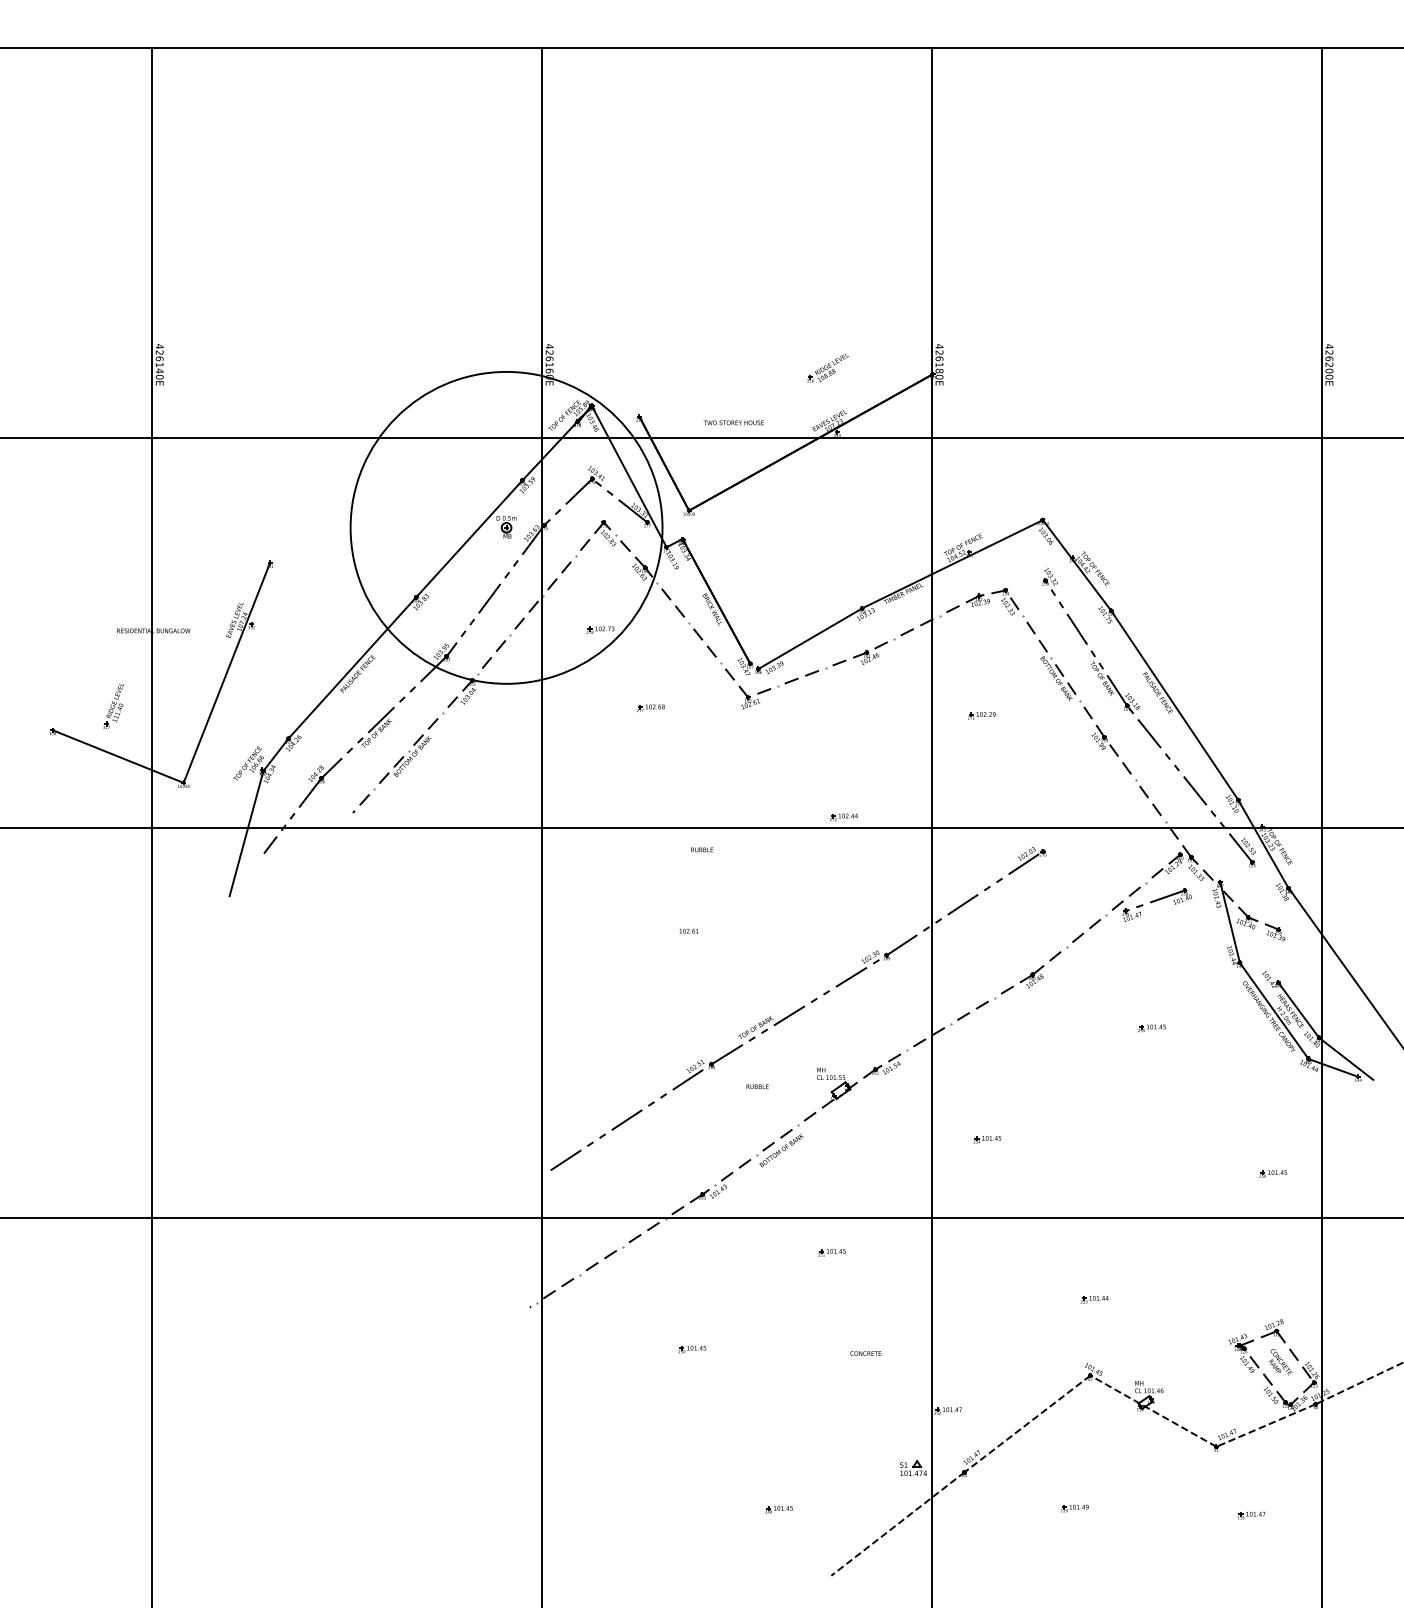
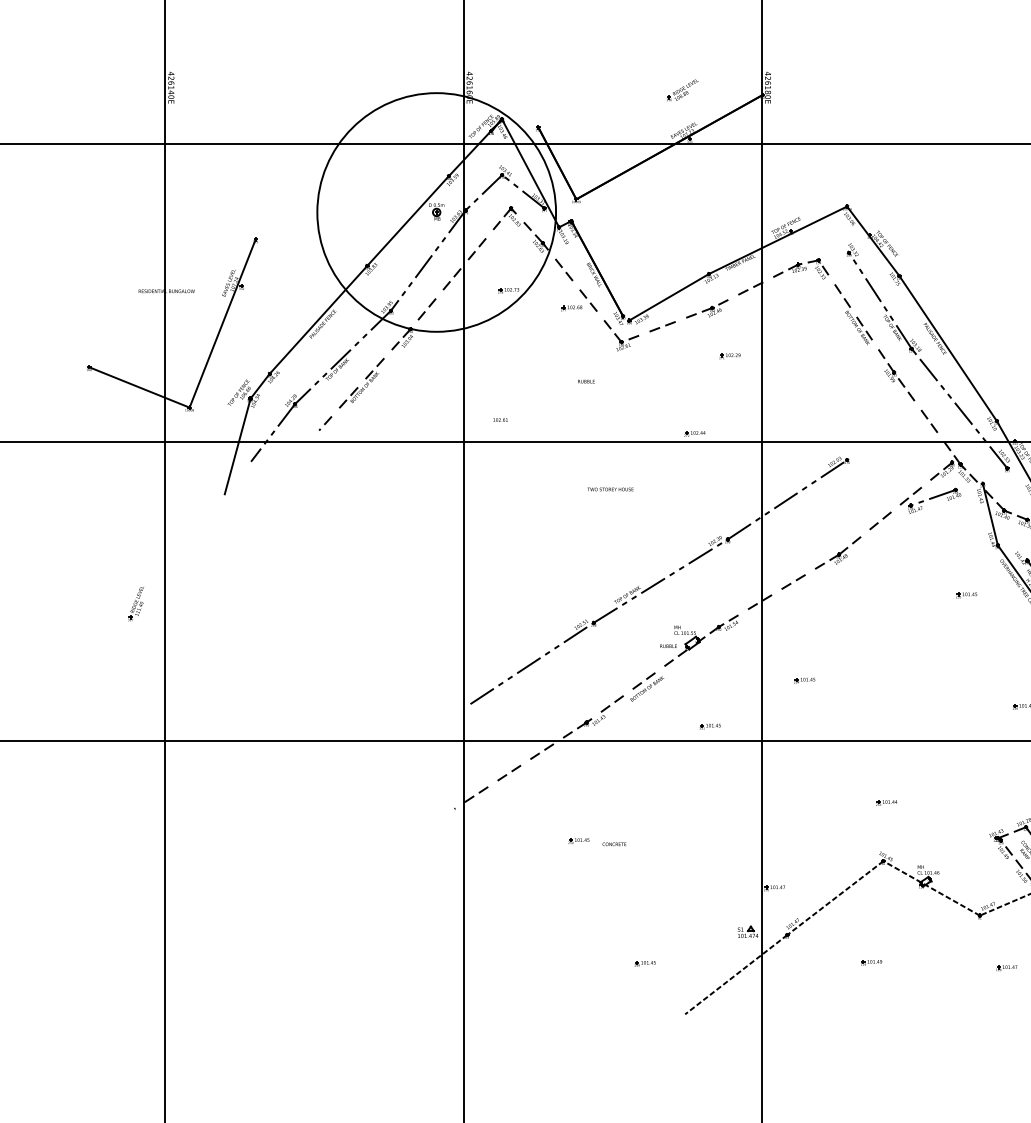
text: (733, 422) -> (610, 489), moved
part: (113, 706) -> (135, 603), moved
part: (650, 707) -> (571, 307), moved
part: (981, 715) -> (729, 356), moved
text: (701, 849) -> (585, 381), moved
text: (688, 930) -> (500, 419), moved
part: (1151, 1028) -> (966, 595), moved
text: (757, 1086) -> (668, 646), moved
part: (831, 1252) -> (709, 726), moved
text: (865, 1353) -> (614, 844), moved

